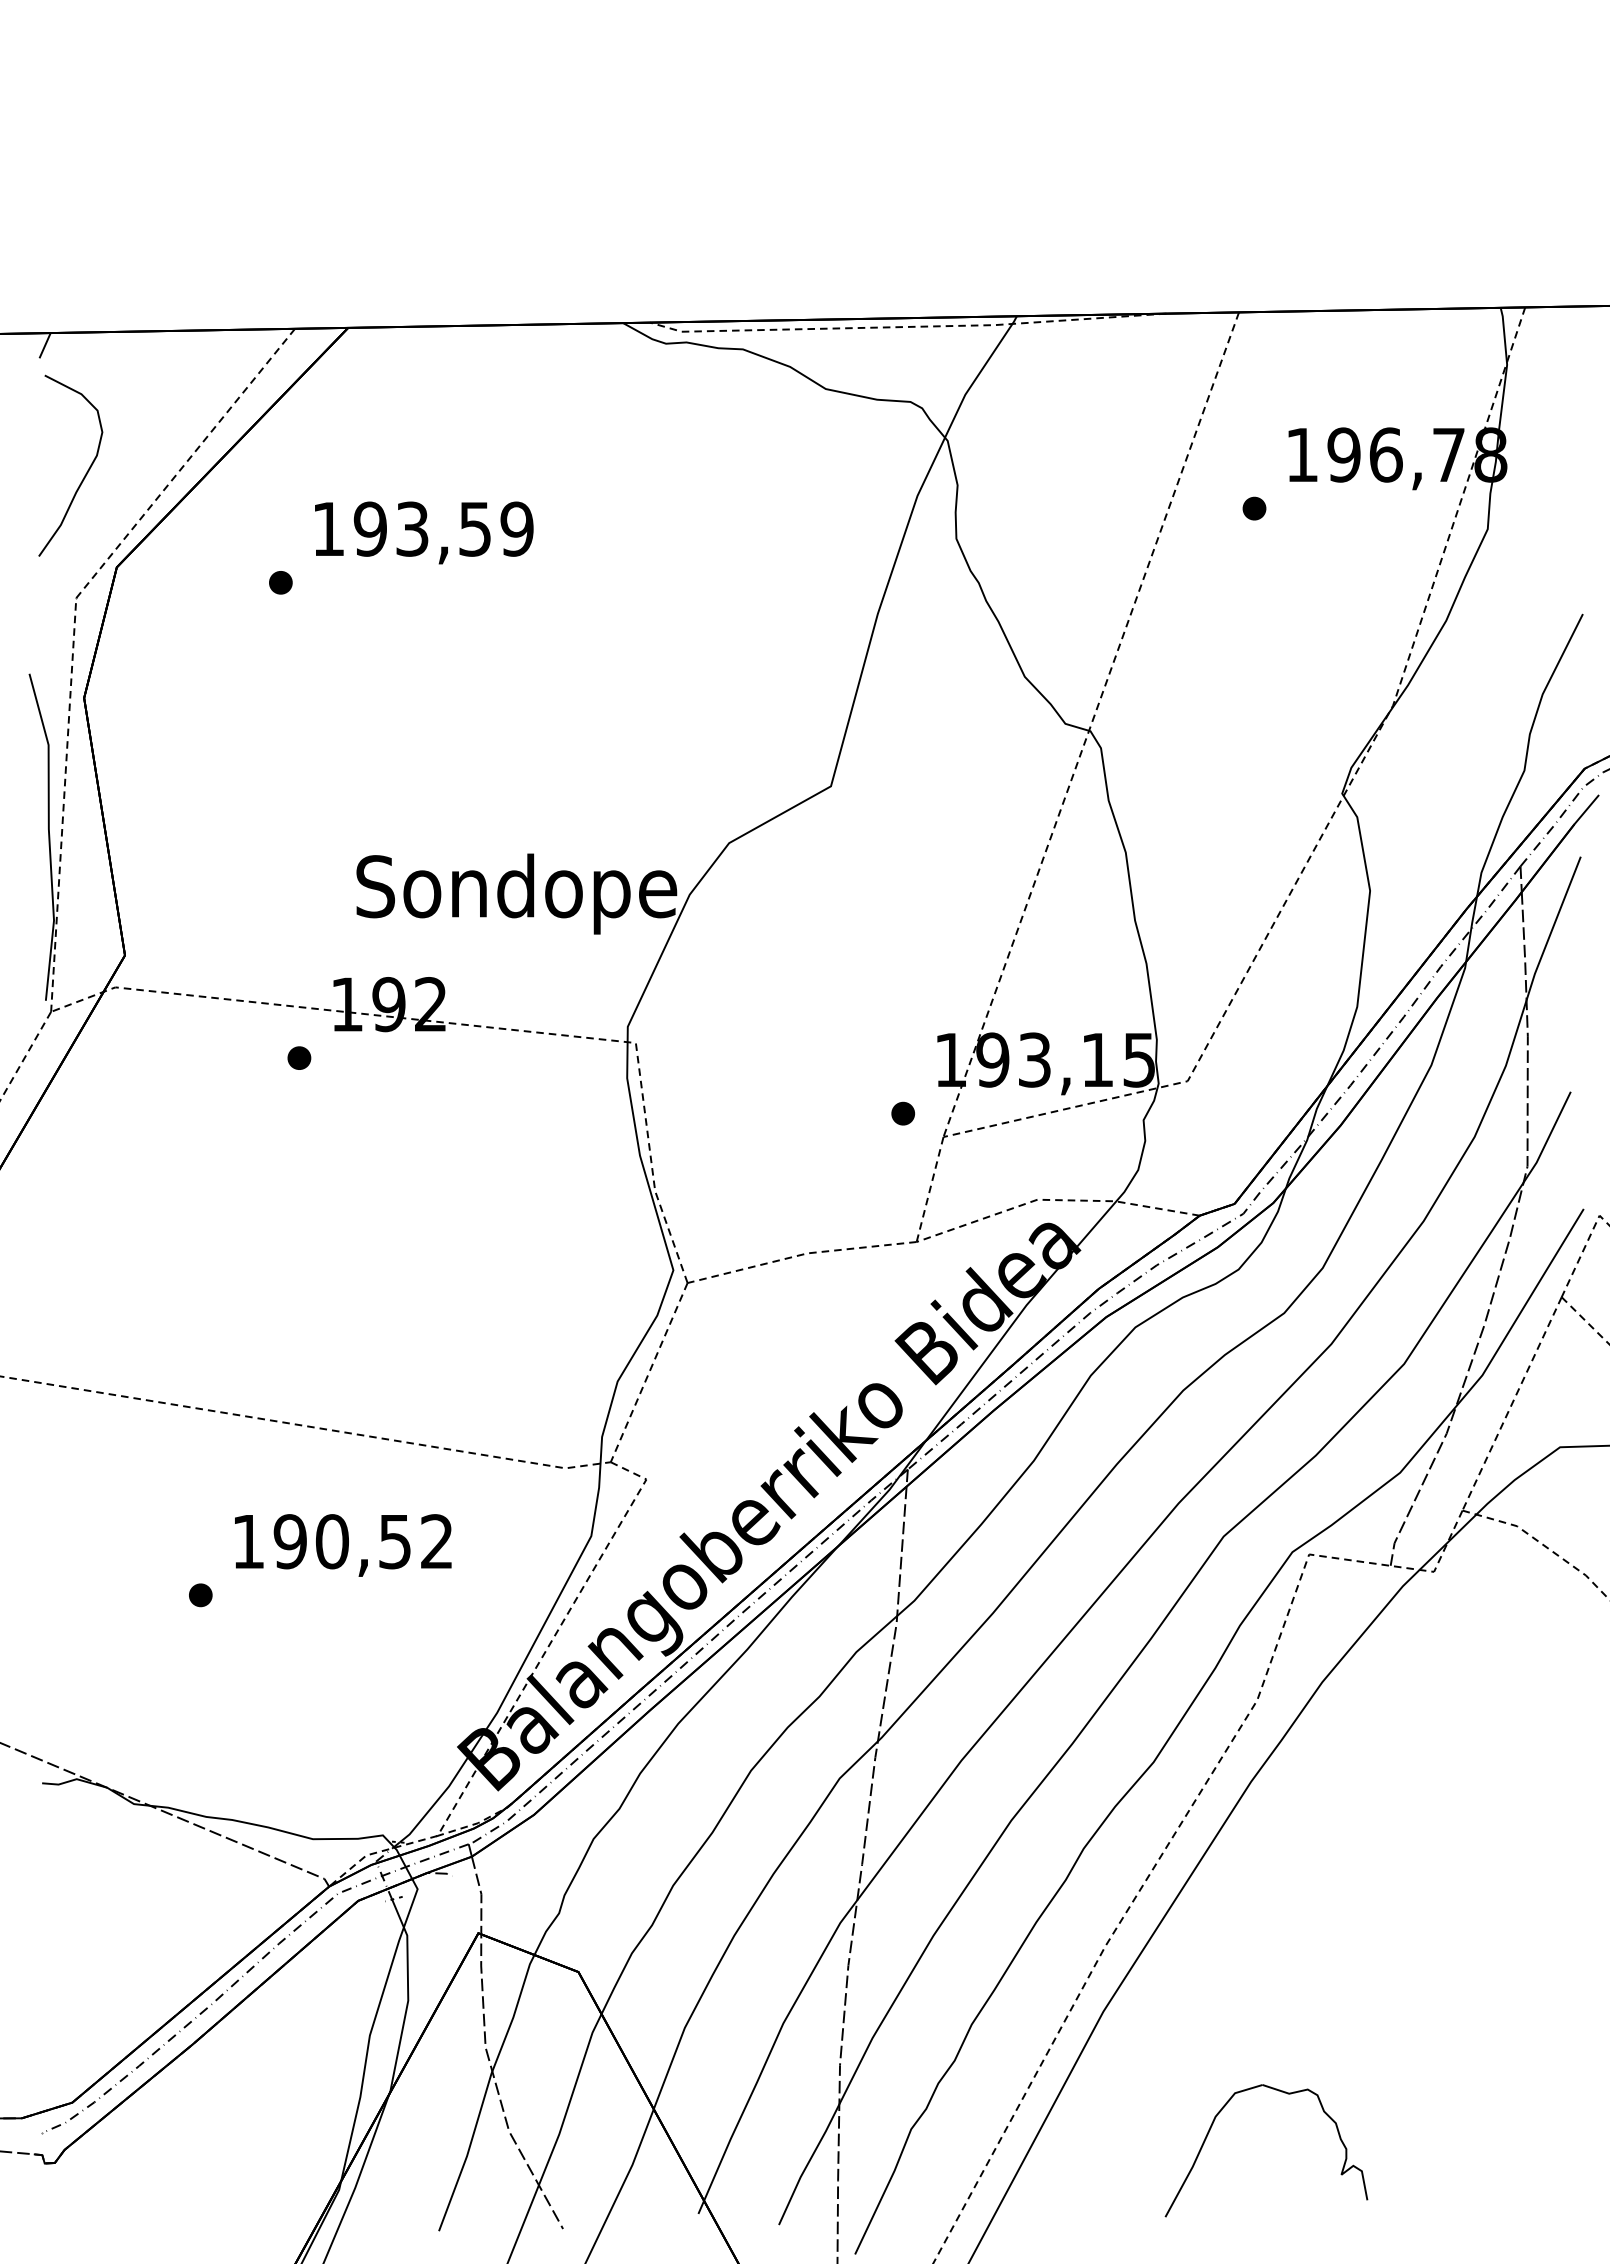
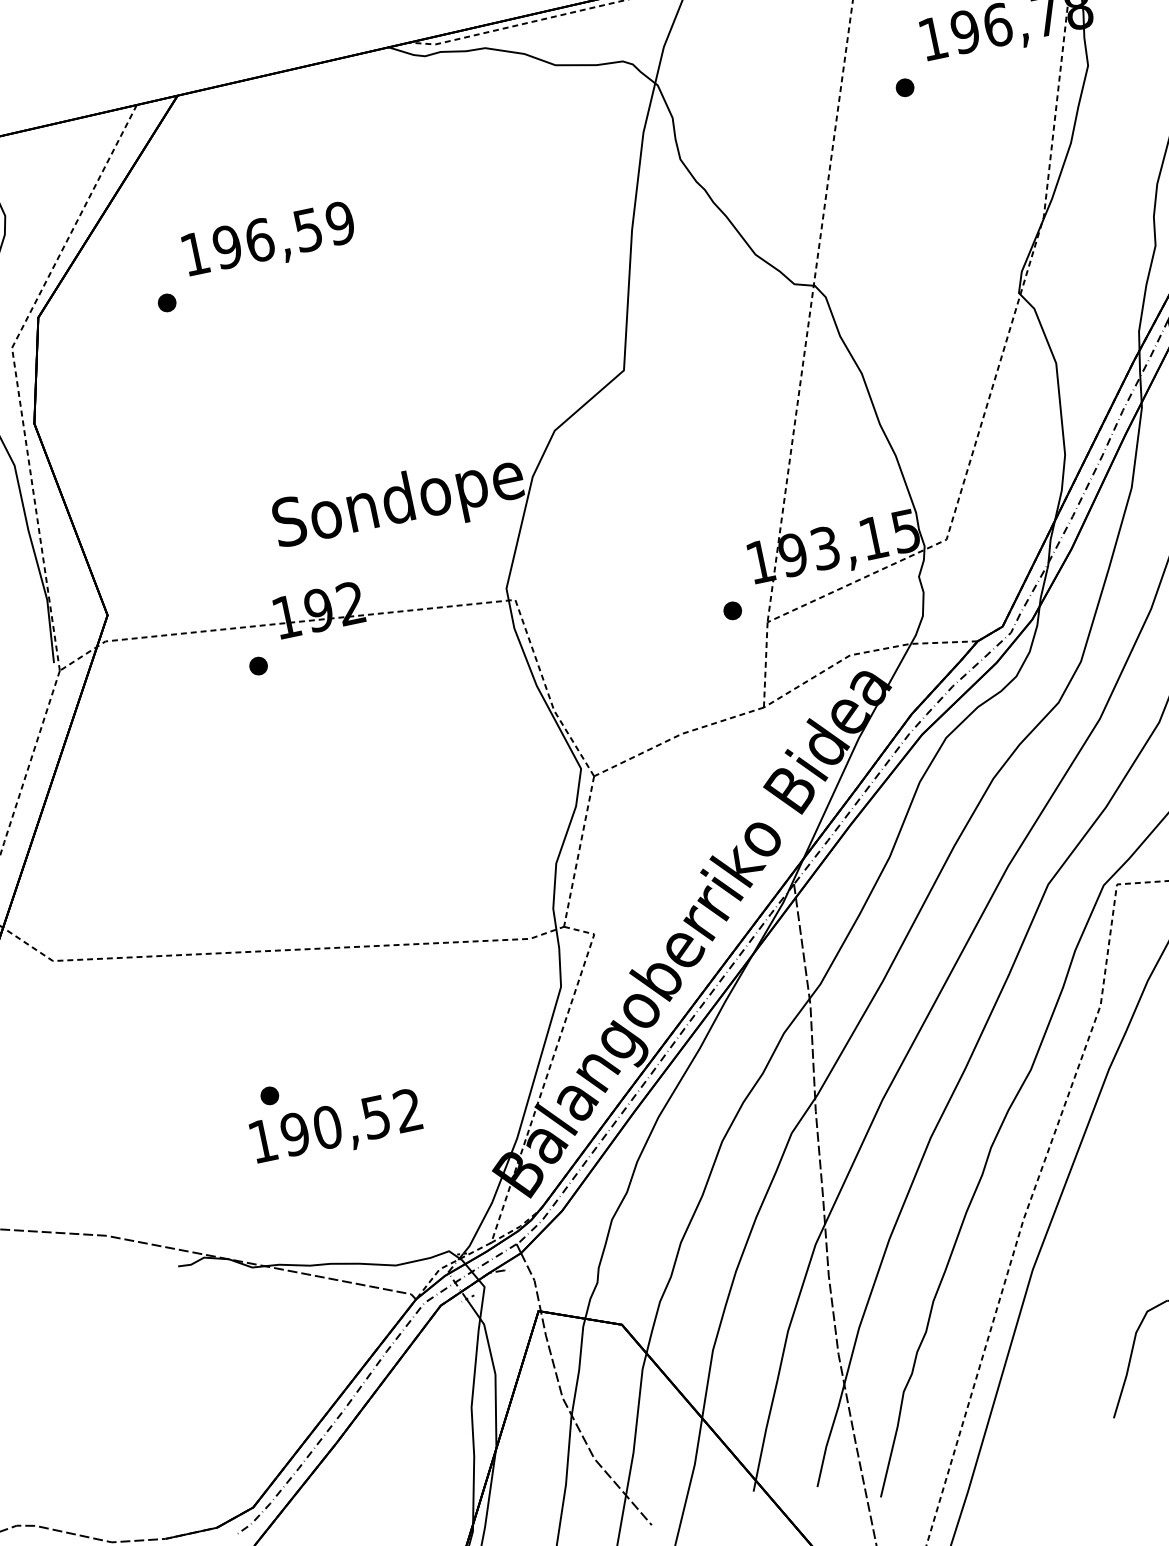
text: (412, 528) -> (259, 239), 193,59 -> 196,59
text: (343, 1545) -> (336, 1128), moved

